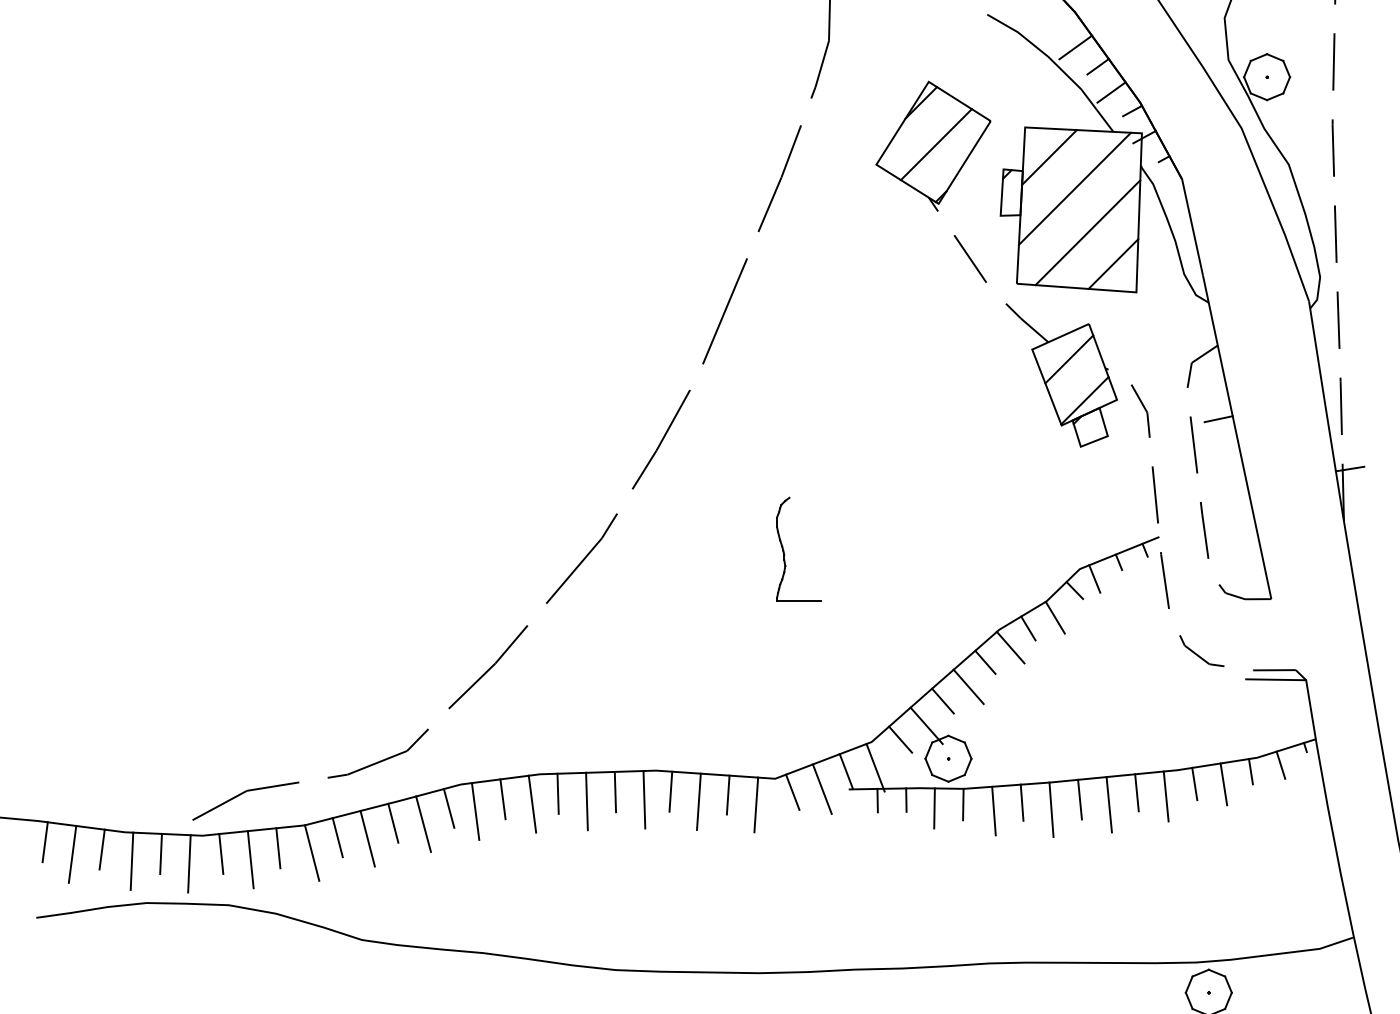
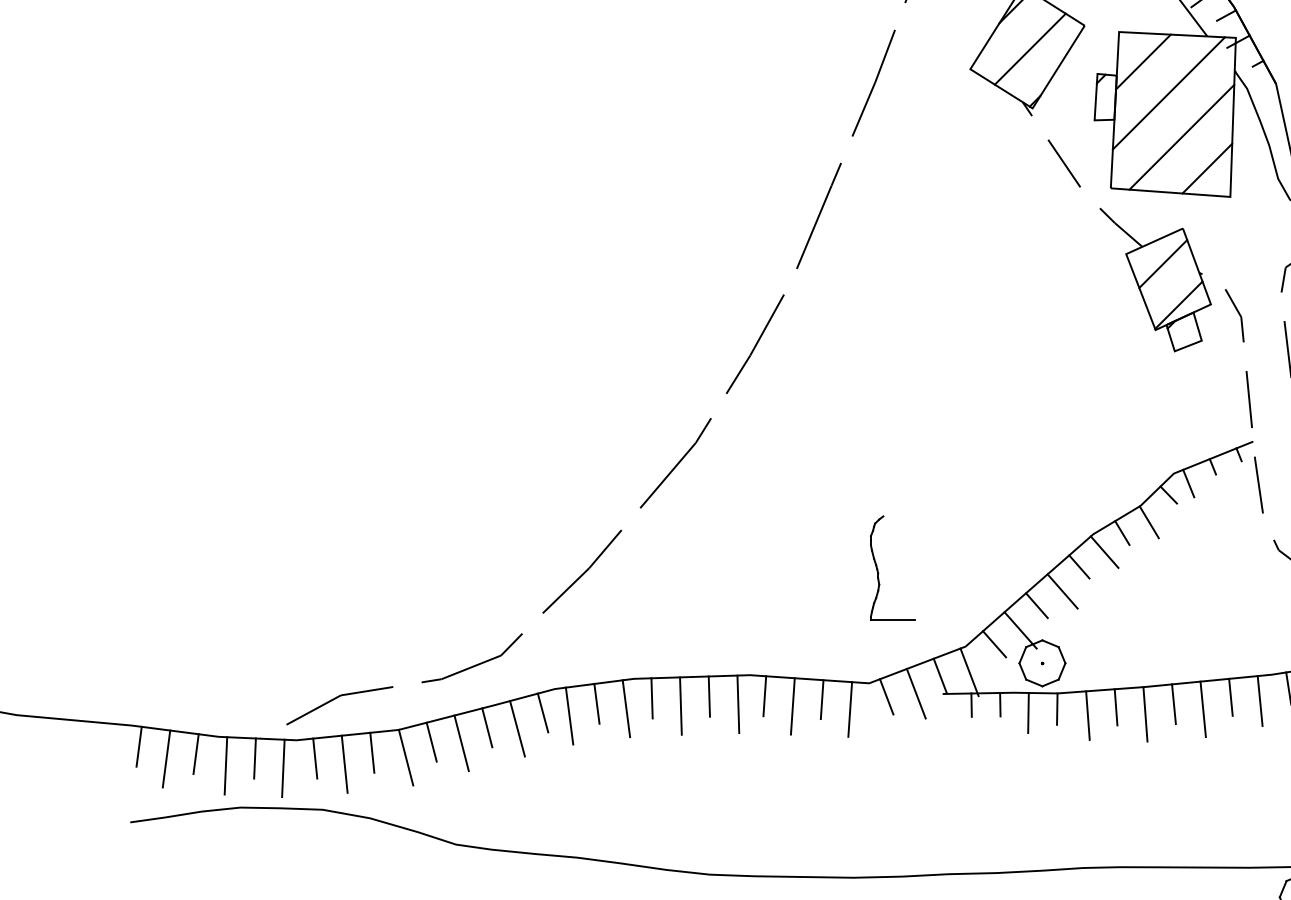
part: (784, 550) -> (878, 569), moved

